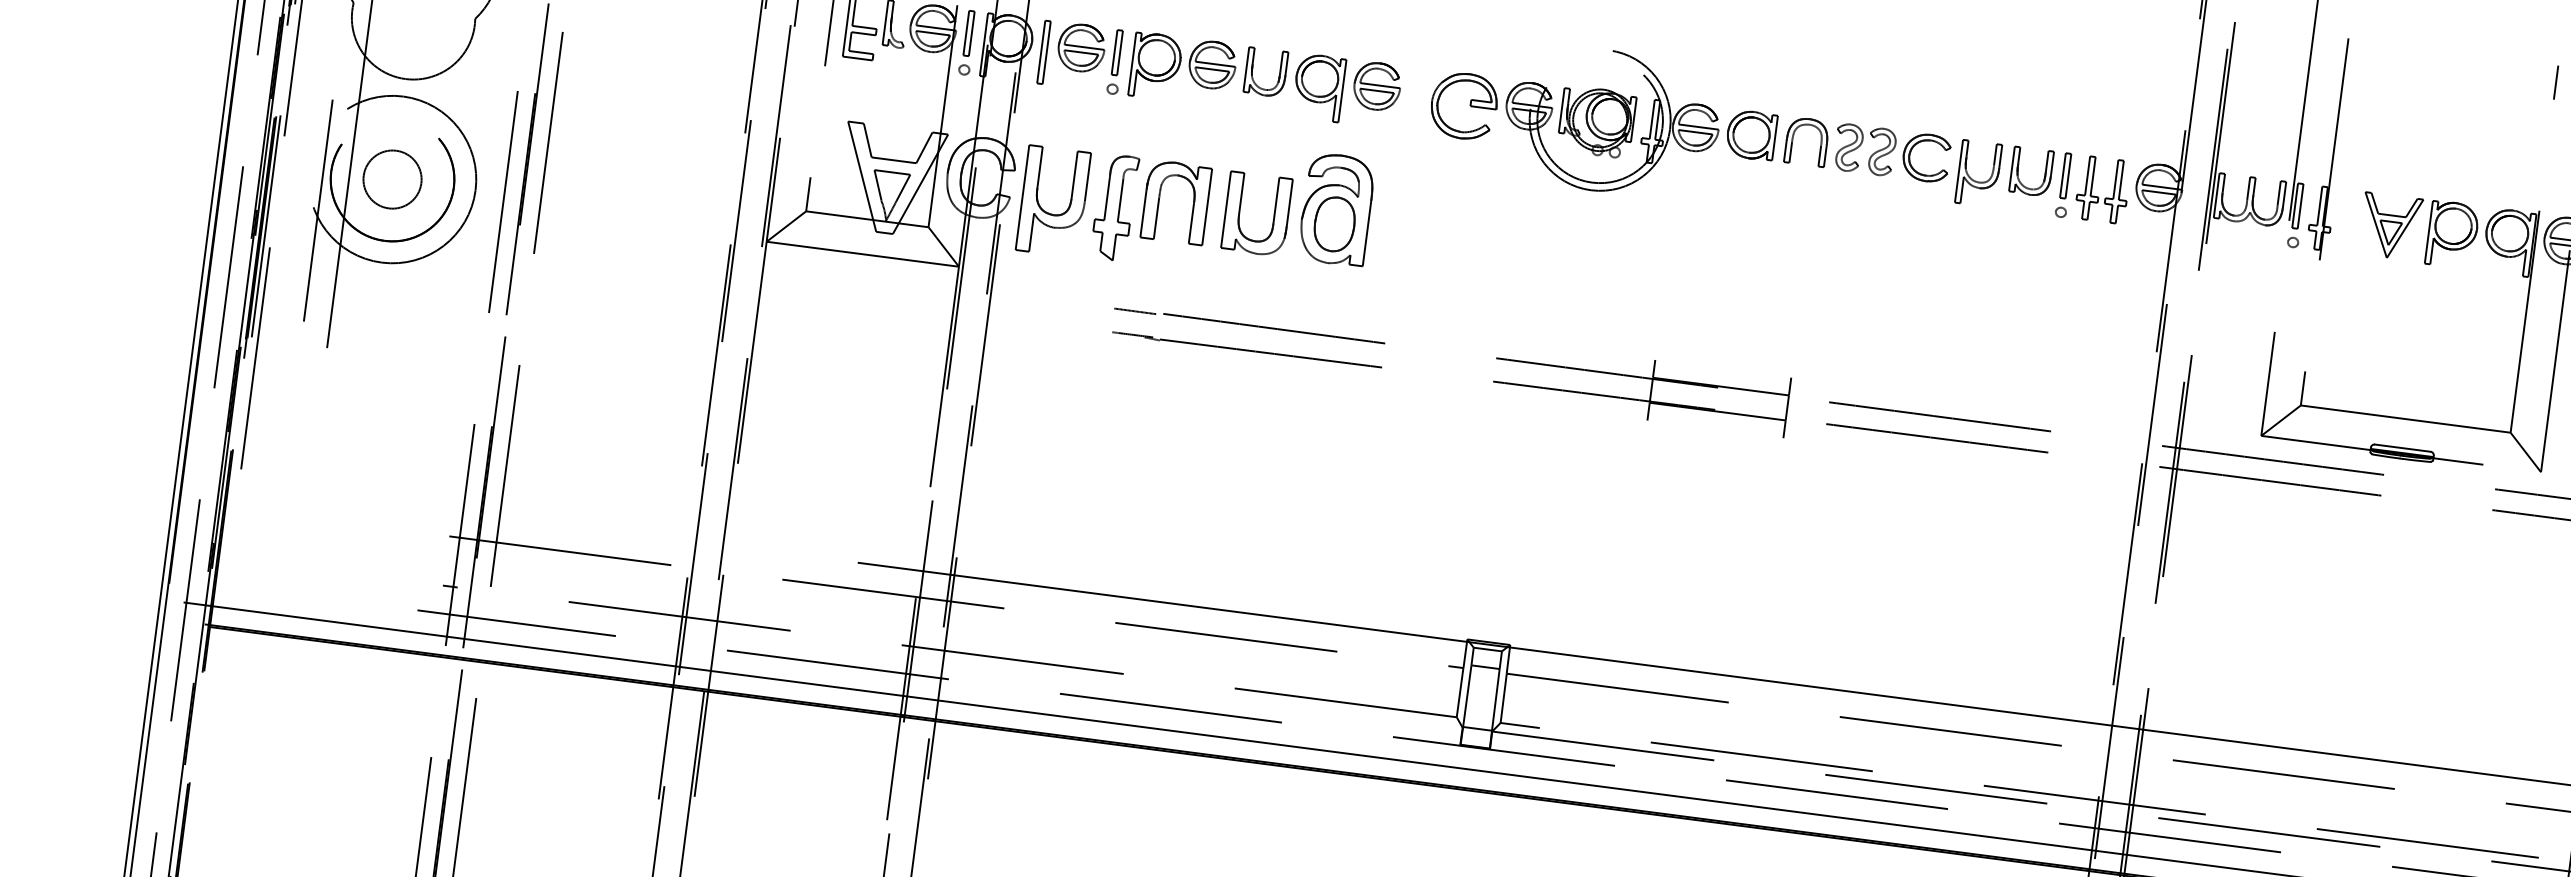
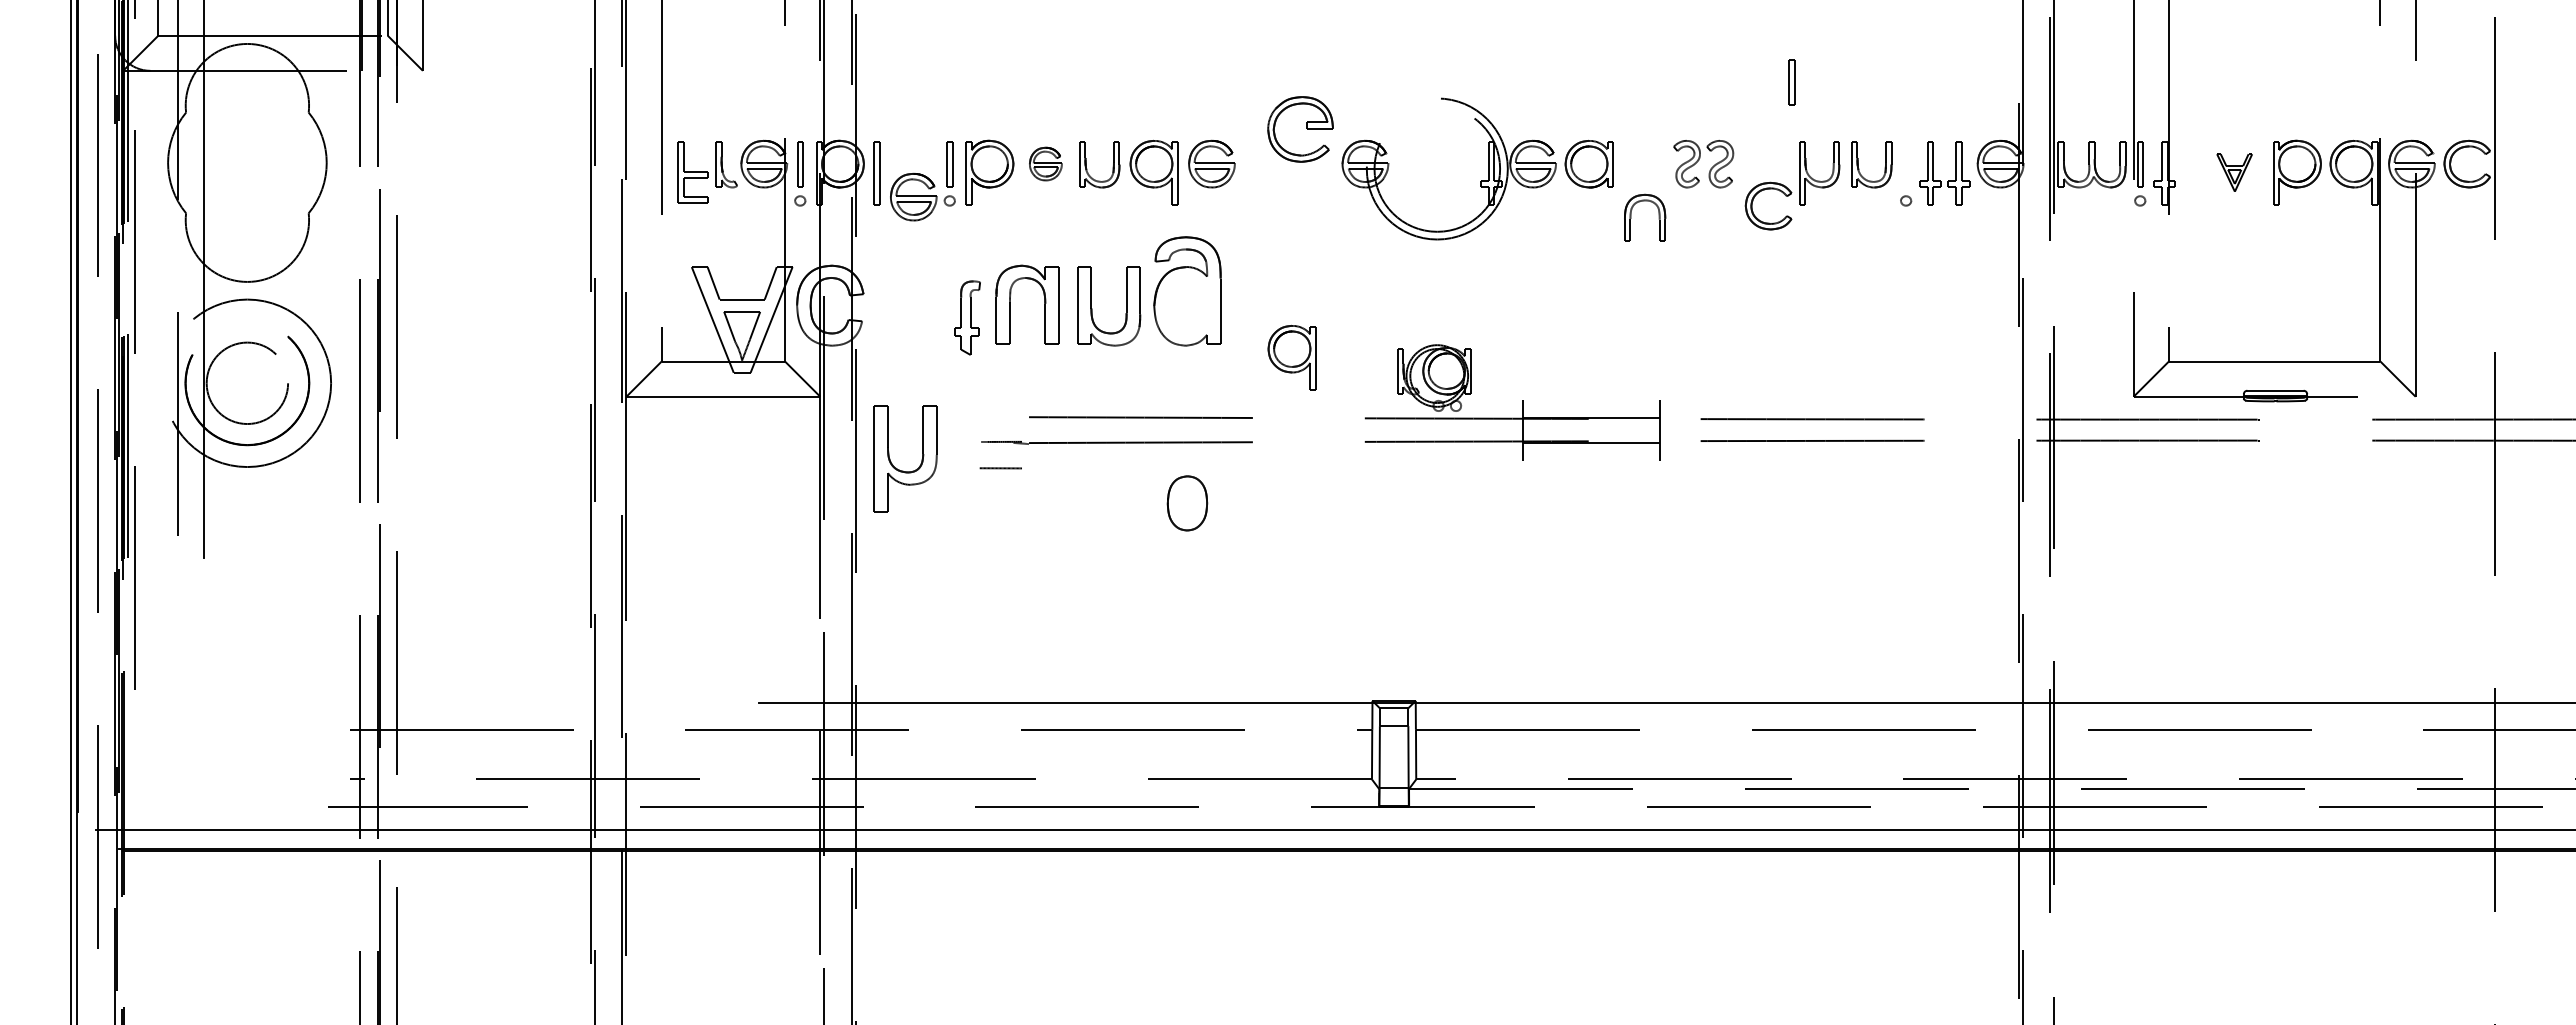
part: (1081, 47) -> (913, 196), moved
part: (1212, 64) -> (1045, 163), size x0.7
part: (1470, 105) -> (1306, 128), moved
part: (1597, 121) -> (1434, 377), moved
part: (1820, 143) -> (1658, 217), moved
part: (1920, 143) -> (1760, 192), moved
part: (2065, 176) -> (1791, 82), moved
circle: (392, 179) -> (247, 383), size x1.4
part: (1115, 207) -> (967, 317), size x0.7
part: (1049, 212) -> (903, 470), moved
part: (1334, 224) -> (1187, 503), moved
part: (2390, 226) -> (2234, 172), size x0.6
part: (1431, 288) -> (1291, 357), added
line: (1134, 311) -> (1000, 468), moved

